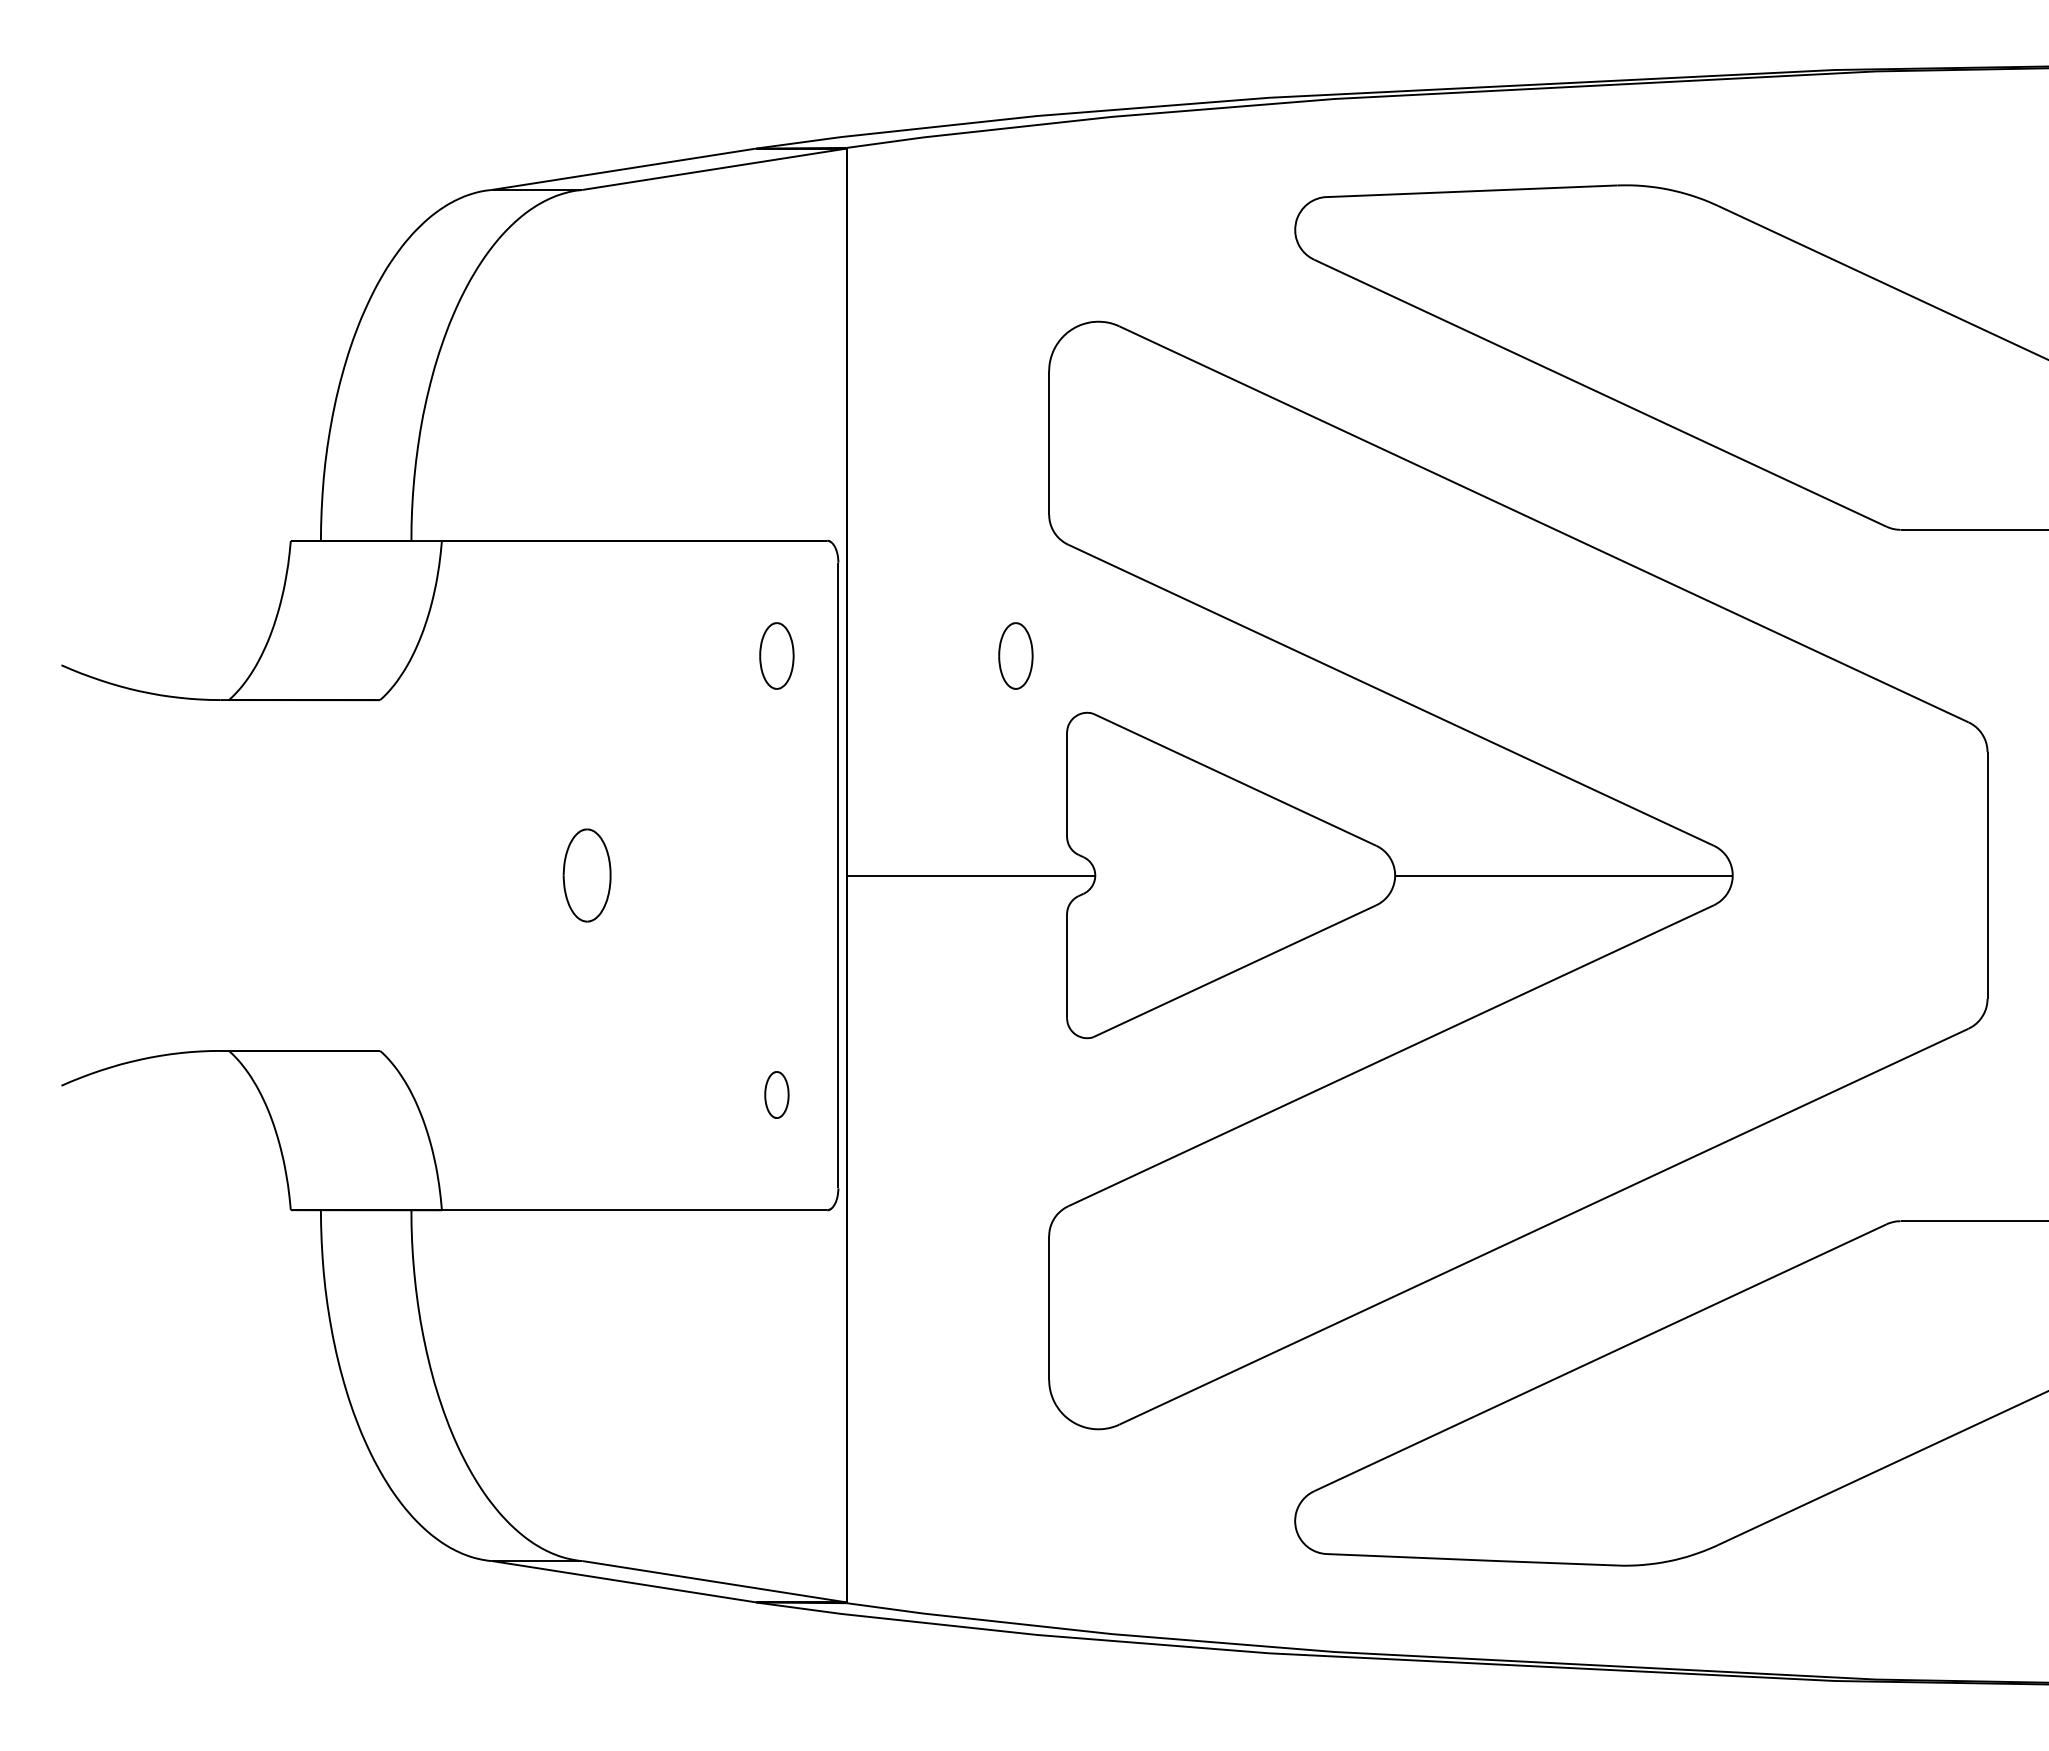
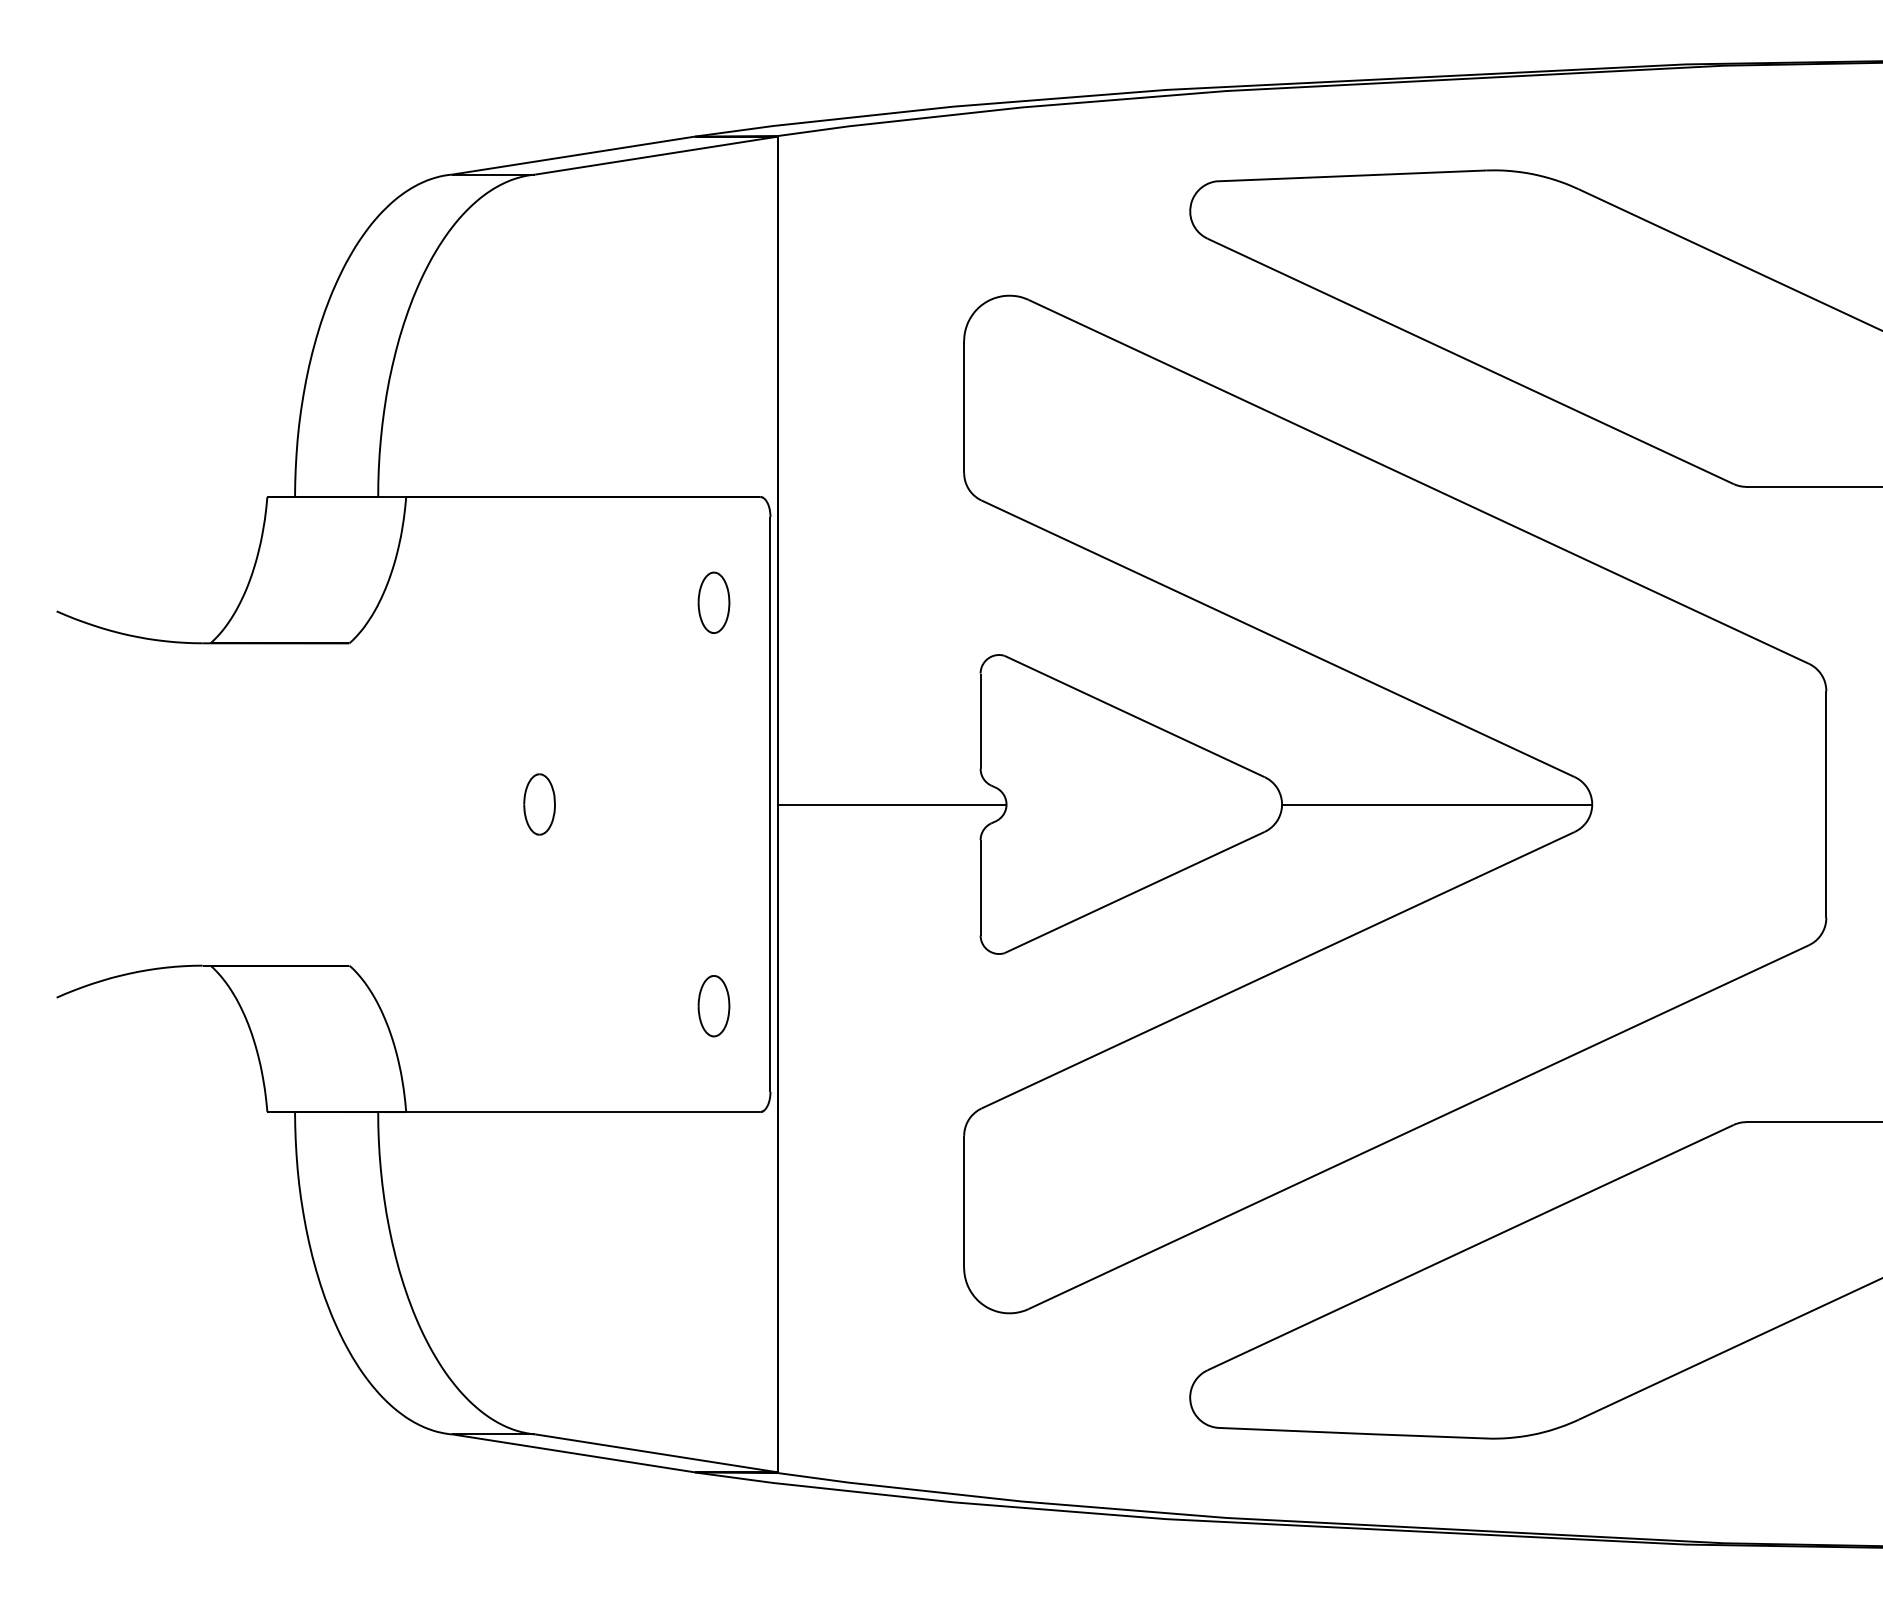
part: (1015, 655) -> (933, 602), removed
part: (586, 875) -> (539, 804), size x0.71
part: (776, 1094) -> (713, 1005), size x1.43

